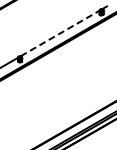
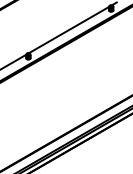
line: (60, 32) -> (69, 29), dashed -> solid

